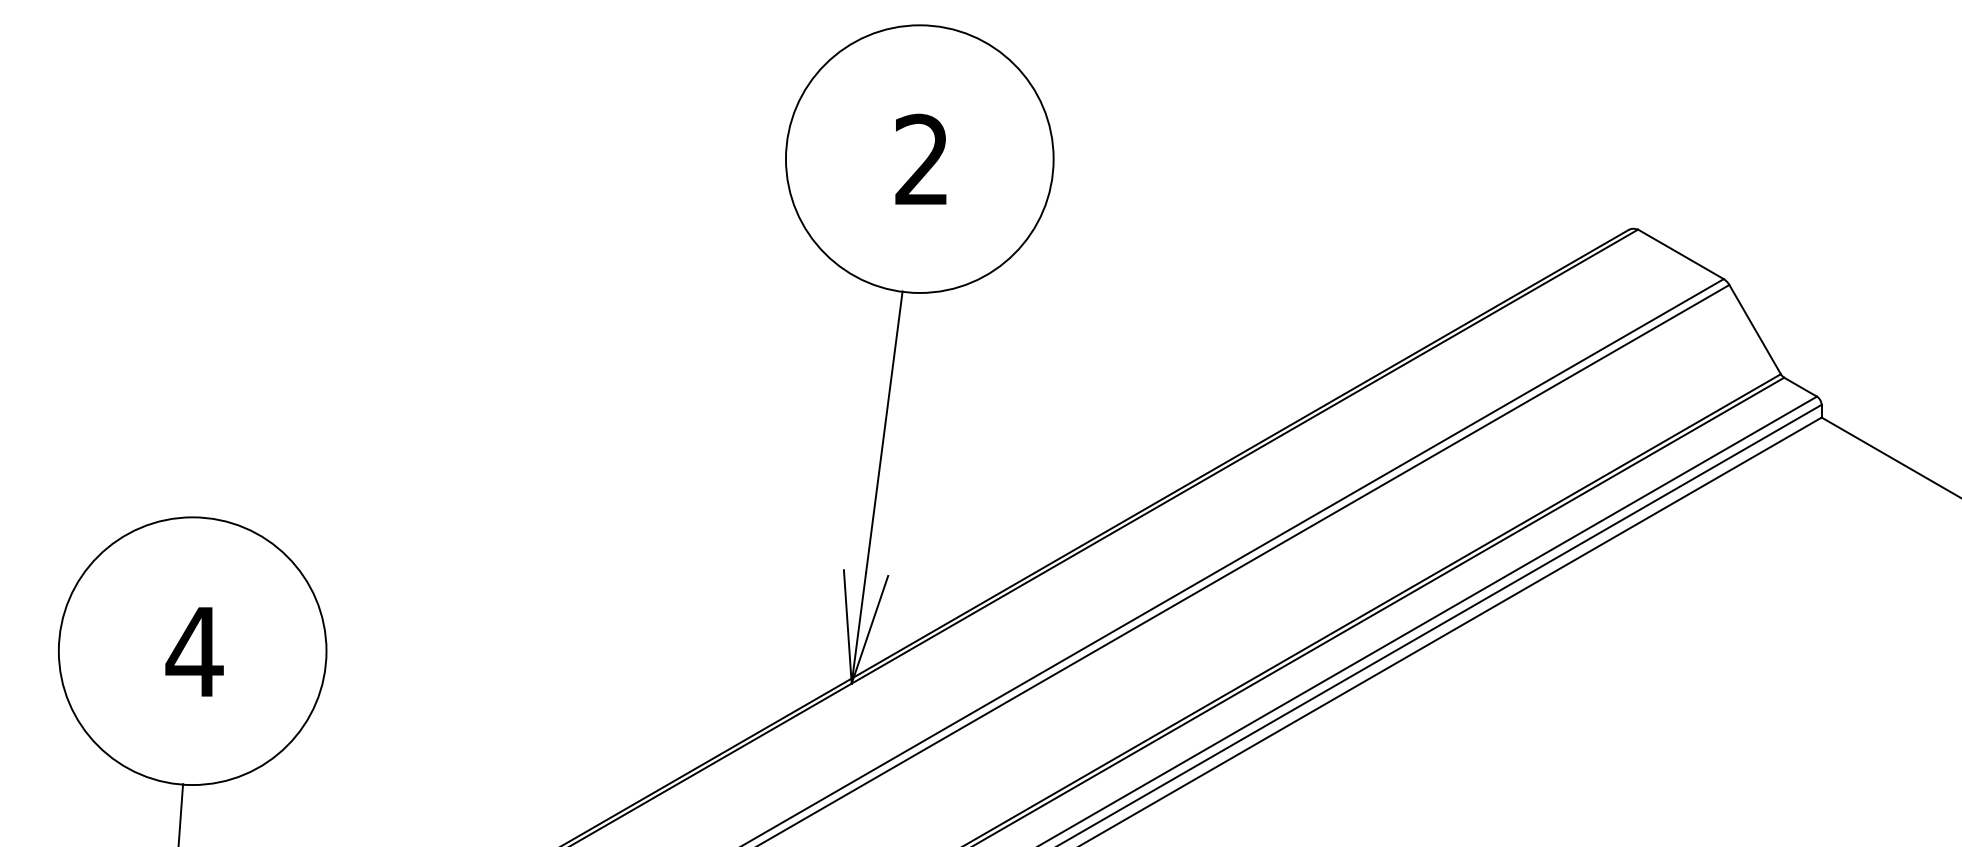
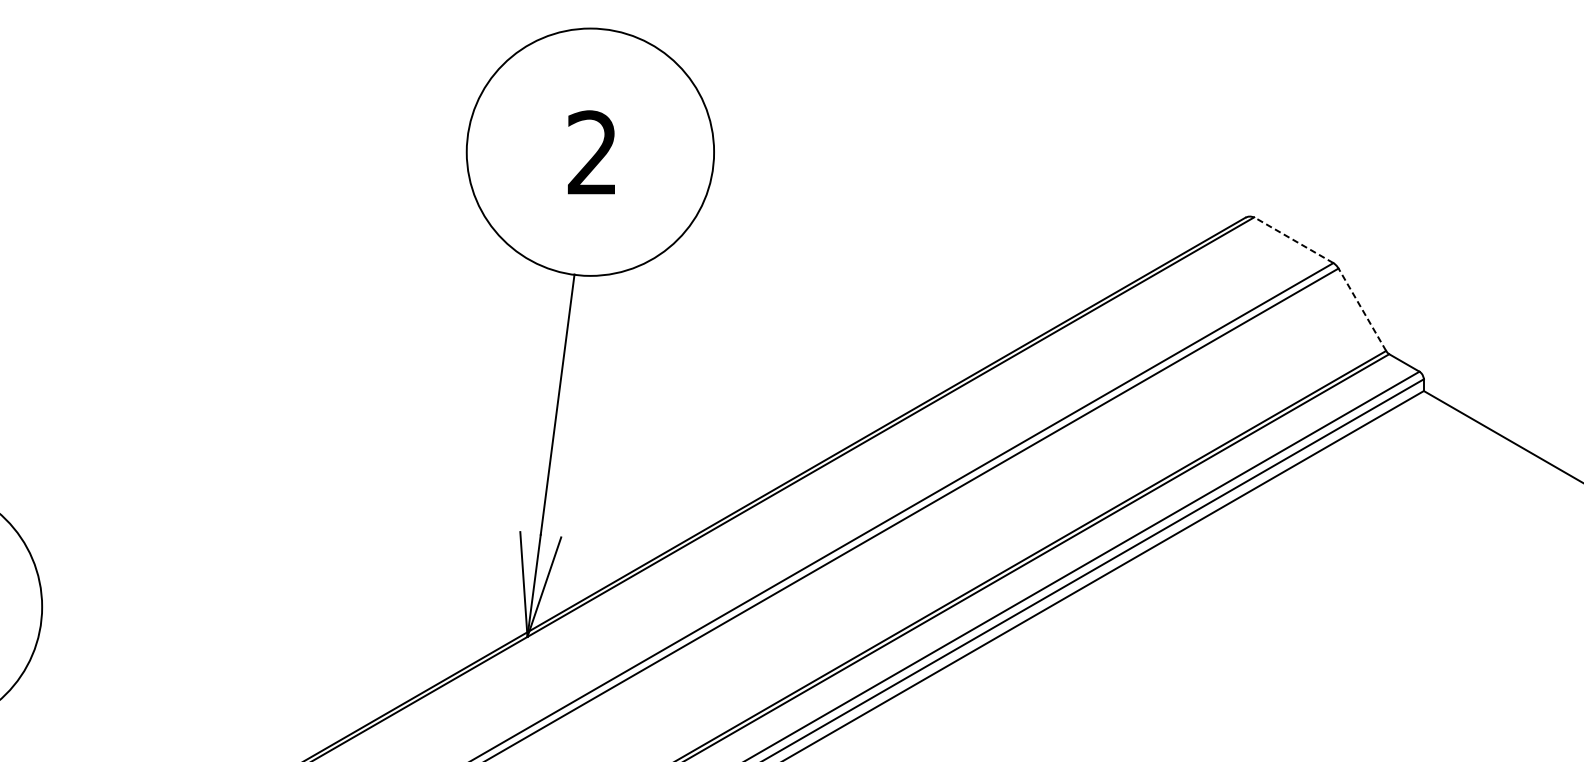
line: (1680, 254) -> (1293, 240), solid -> dashed
line: (1755, 329) -> (1362, 309), solid -> dashed

